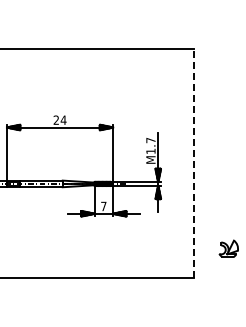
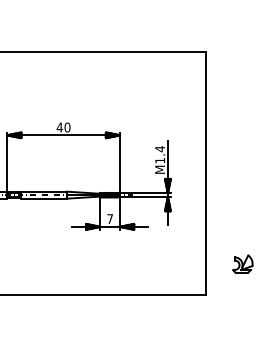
text: (59, 119) -> (63, 126), 24 -> 40
text: (150, 140) -> (159, 149), M1.7 -> M1.4
line: (193, 163) -> (205, 173), dashed -> solid

